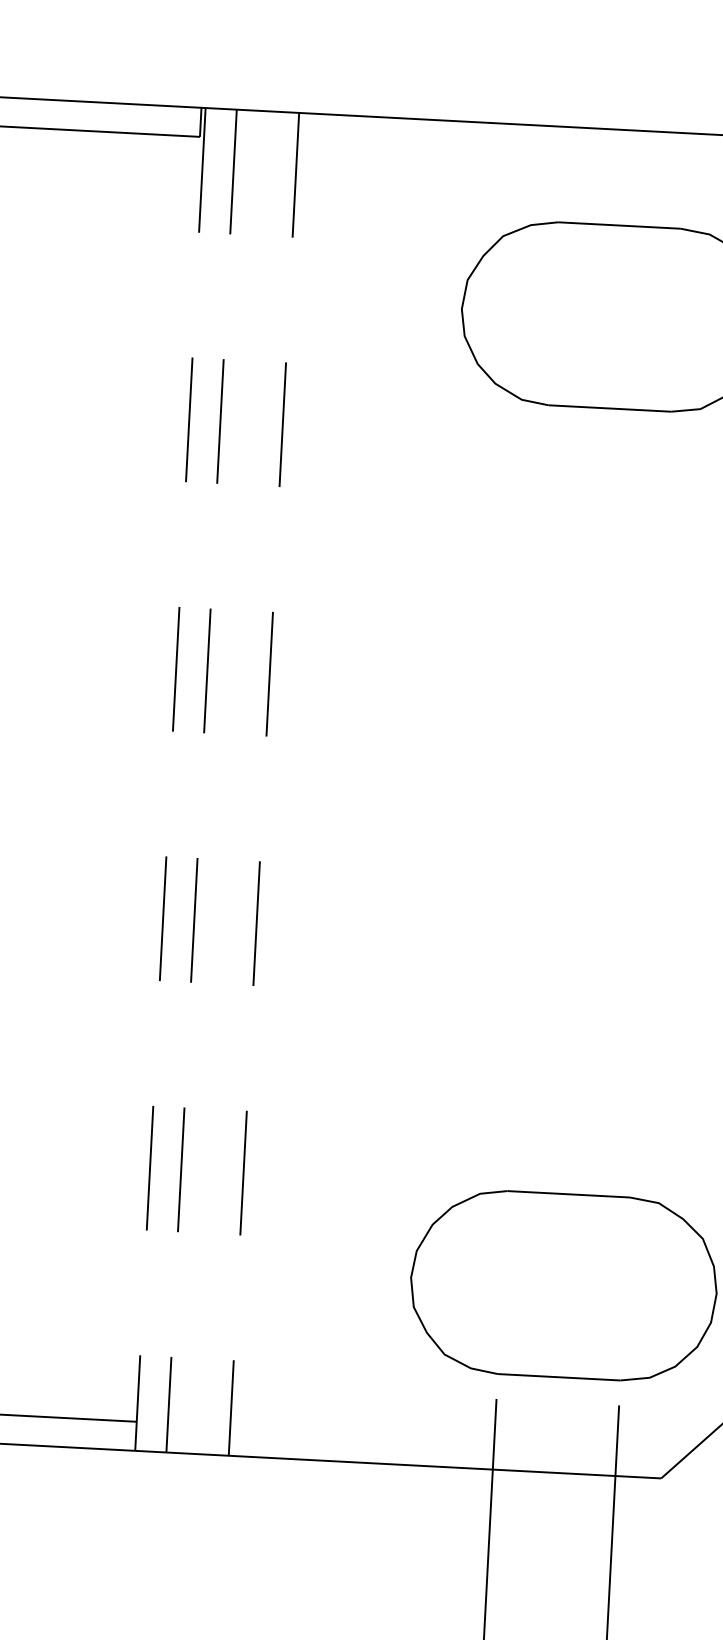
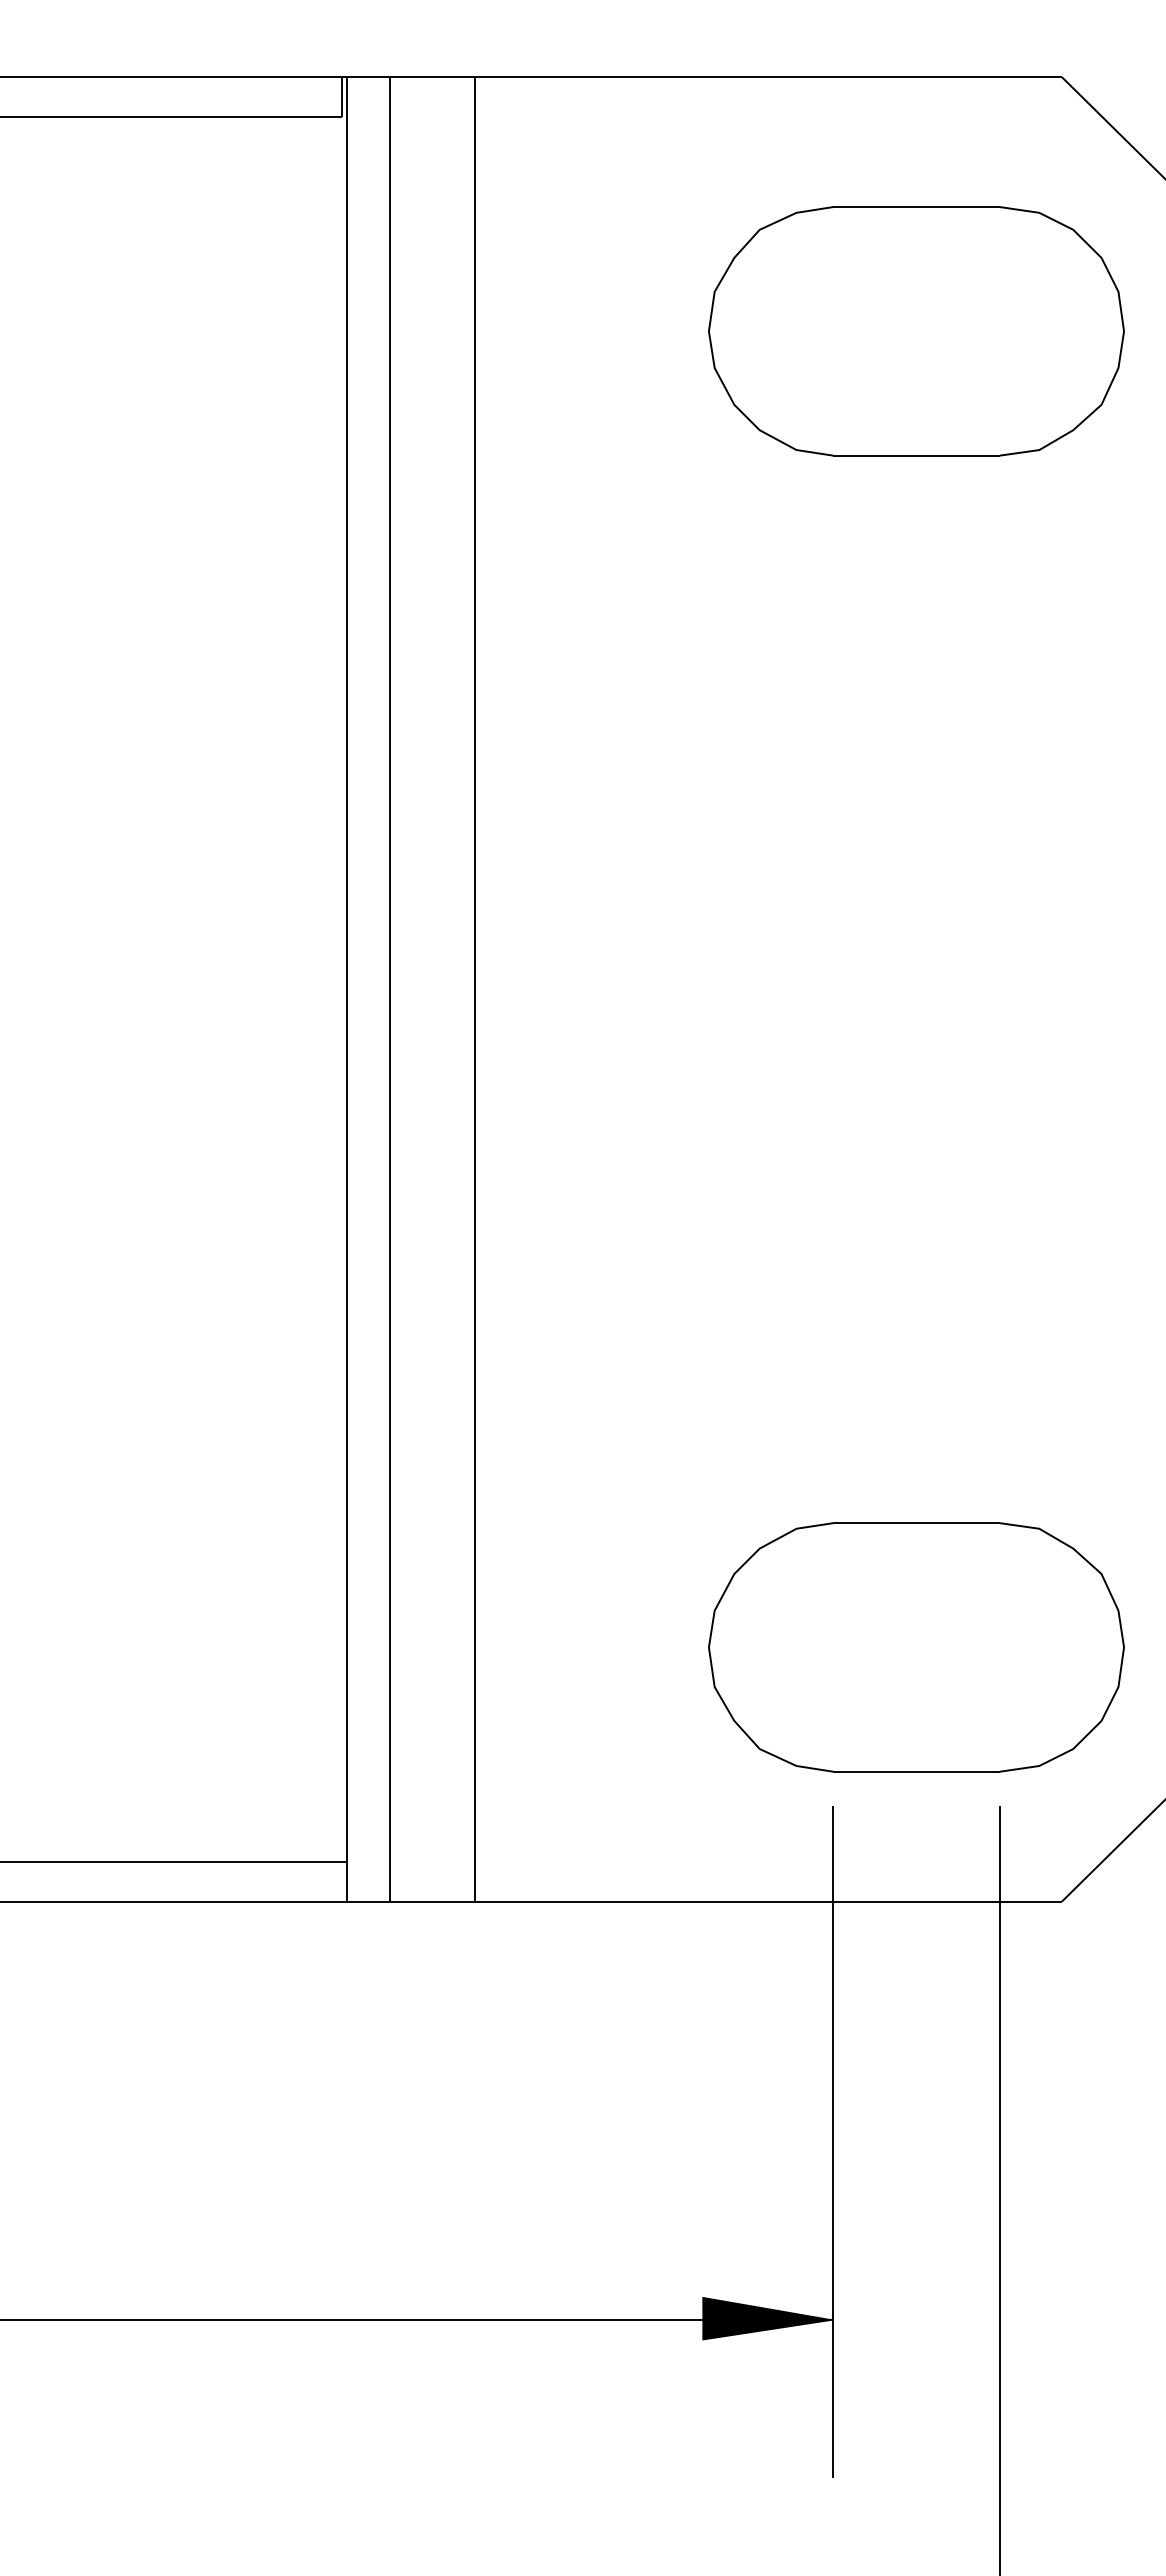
line: (170, 779) -> (347, 989), dashed -> solid
line: (201, 781) -> (389, 989), dashed -> solid
line: (263, 784) -> (474, 989), dashed -> solid

